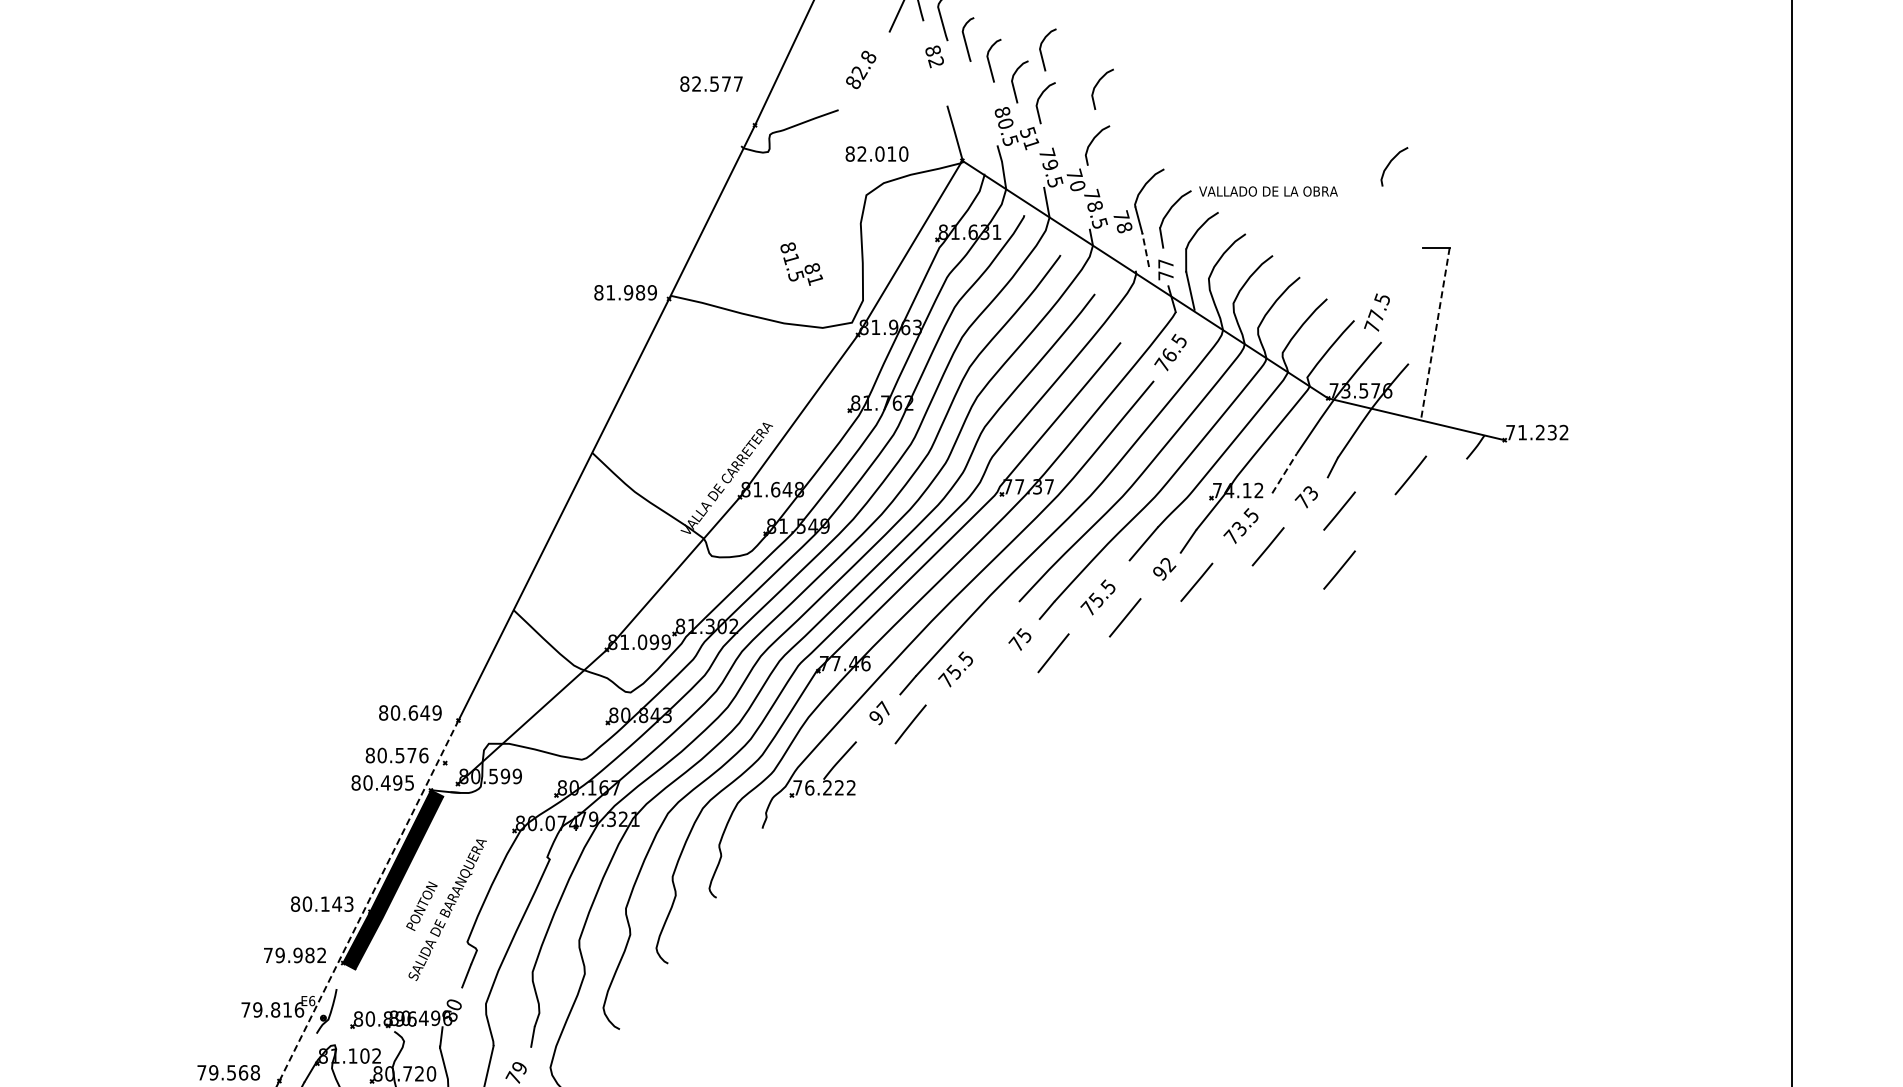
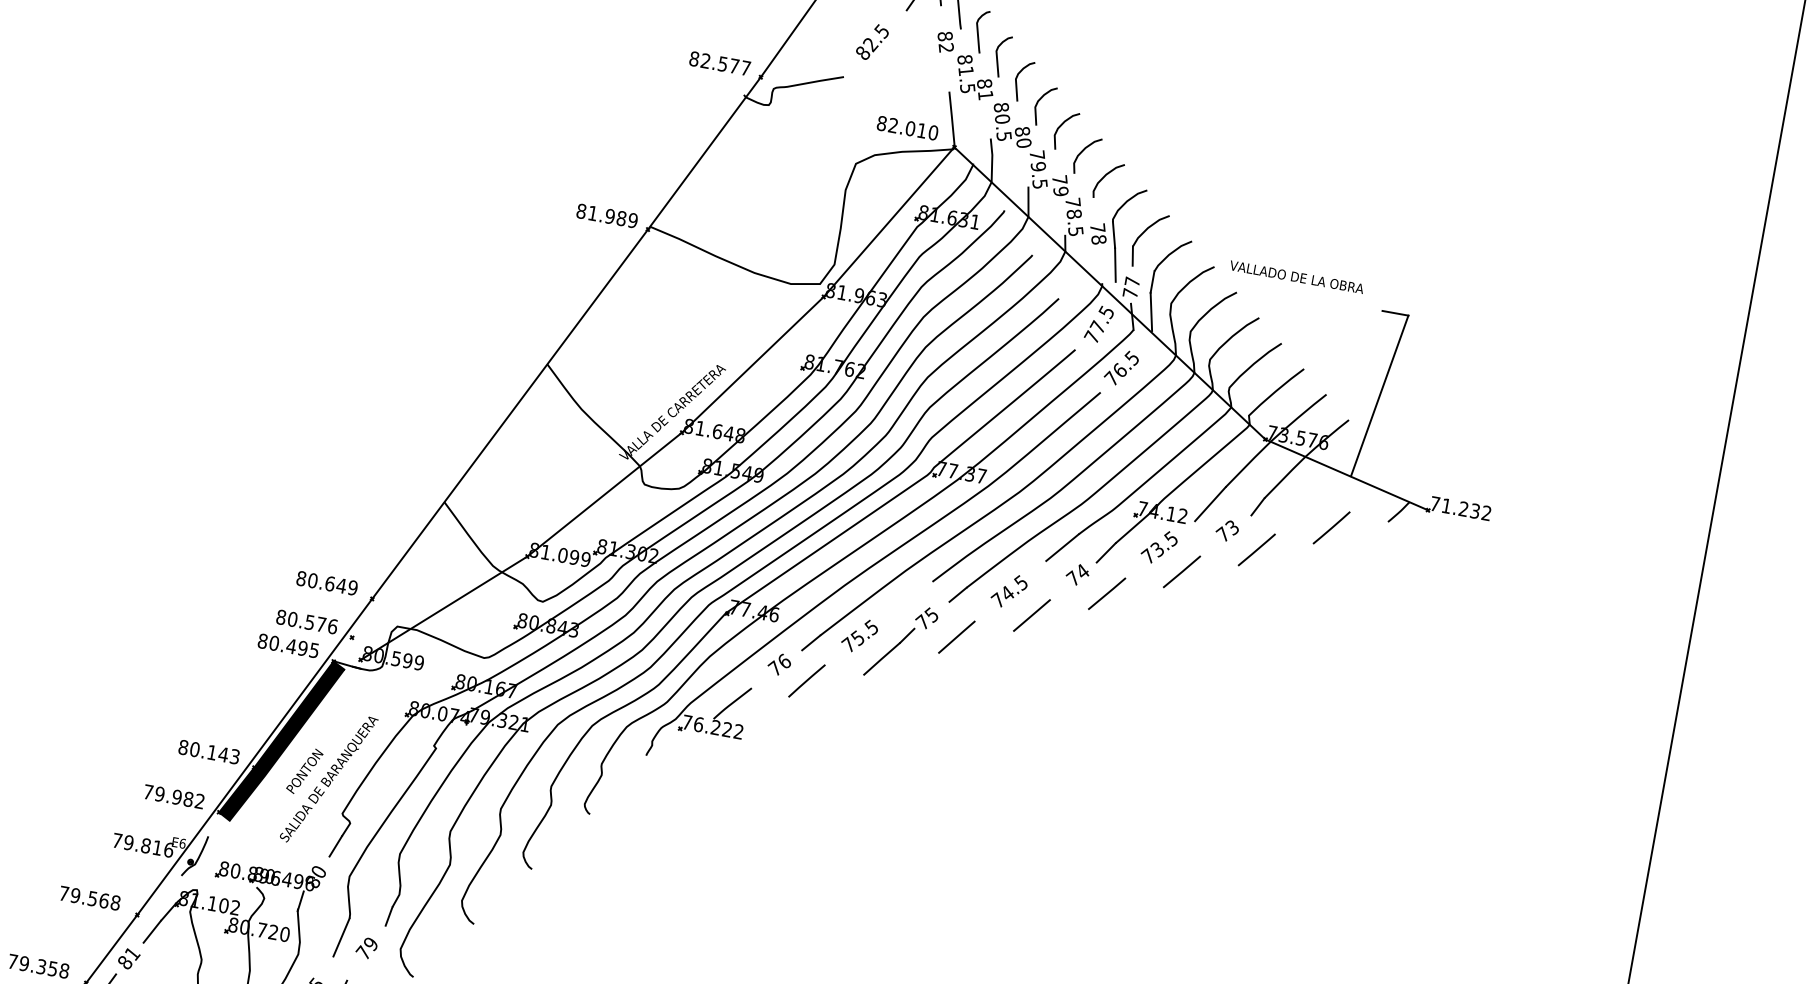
curve: (1041, 48) -> (1049, 52), removed
text: (868, 57) -> (881, 31), 82.8 -> 82.5
text: (711, 83) -> (720, 63), moved
curve: (1097, 85) -> (1061, 126), moved
text: (1029, 138) -> (1022, 137), 51 -> 80
text: (876, 153) -> (907, 127), moved
curve: (1391, 162) -> (1106, 176), moved
text: (1076, 185) -> (1059, 190), 70 -> 79
text: (1268, 191) -> (1296, 277), moved
line: (1145, 249) -> (1115, 264), dashed -> solid
text: (801, 263) -> (975, 77), moved
text: (1376, 312) -> (1098, 324), moved
line: (1435, 334) -> (1379, 396), dashed -> solid
line: (1284, 473) -> (1210, 504), dashed -> solid
text: (1163, 568) -> (1077, 574), 92 -> 74
line: (1339, 569) -> (1246, 606), removed
text: (1095, 599) -> (1006, 592), 75.5 -> 74.5
line: (988, 679) -> (889, 651), added
text: (879, 712) -> (778, 664), 97 -> 76
line: (369, 900) -> (255, 756), dashed -> solid

